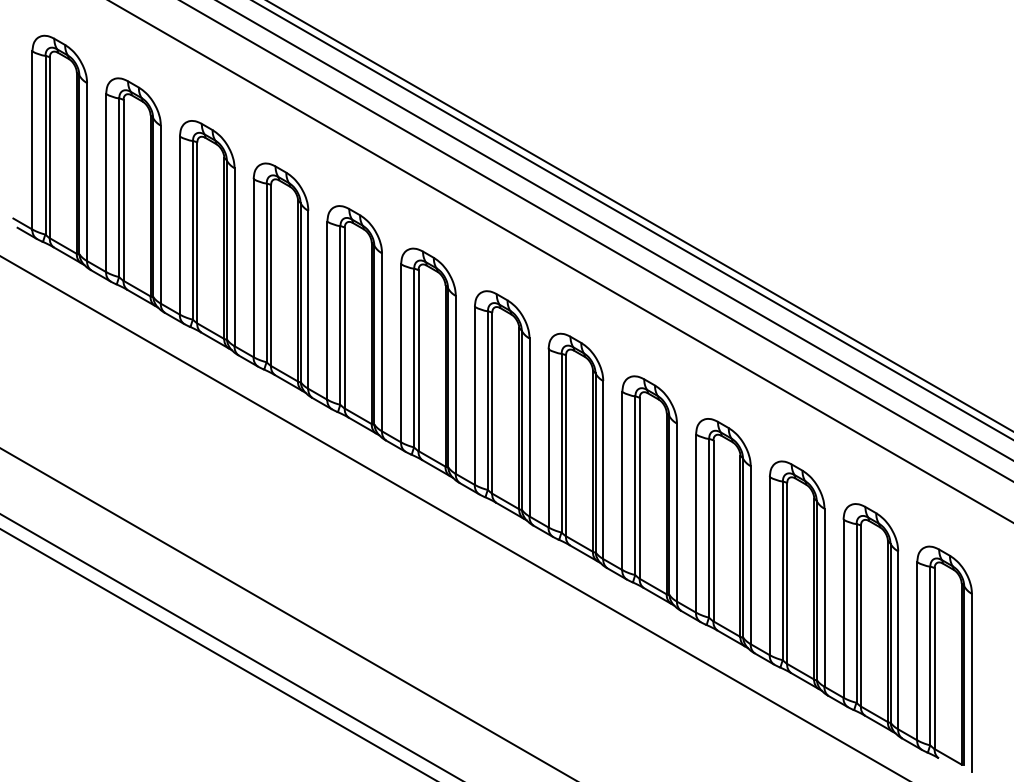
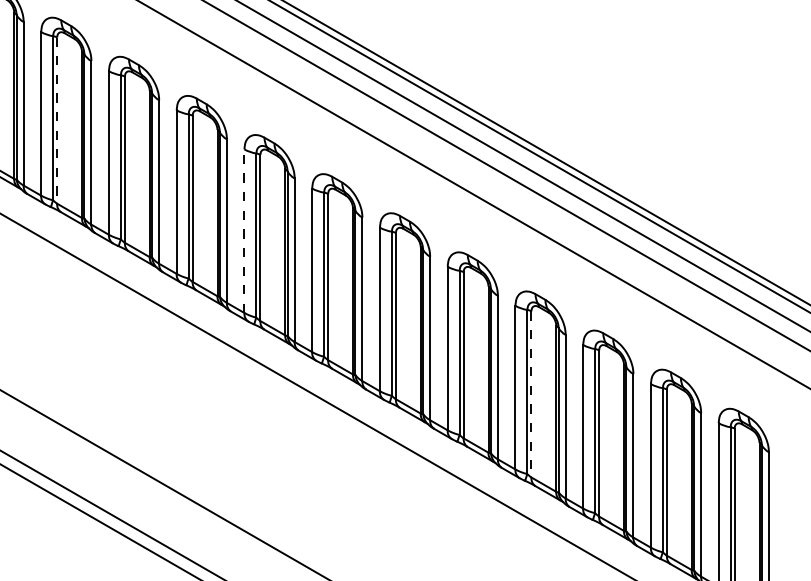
line: (197, 233) -> (57, 121), solid -> dashed
line: (401, 352) -> (244, 230), solid -> dashed
line: (713, 531) -> (531, 394), solid -> dashed

